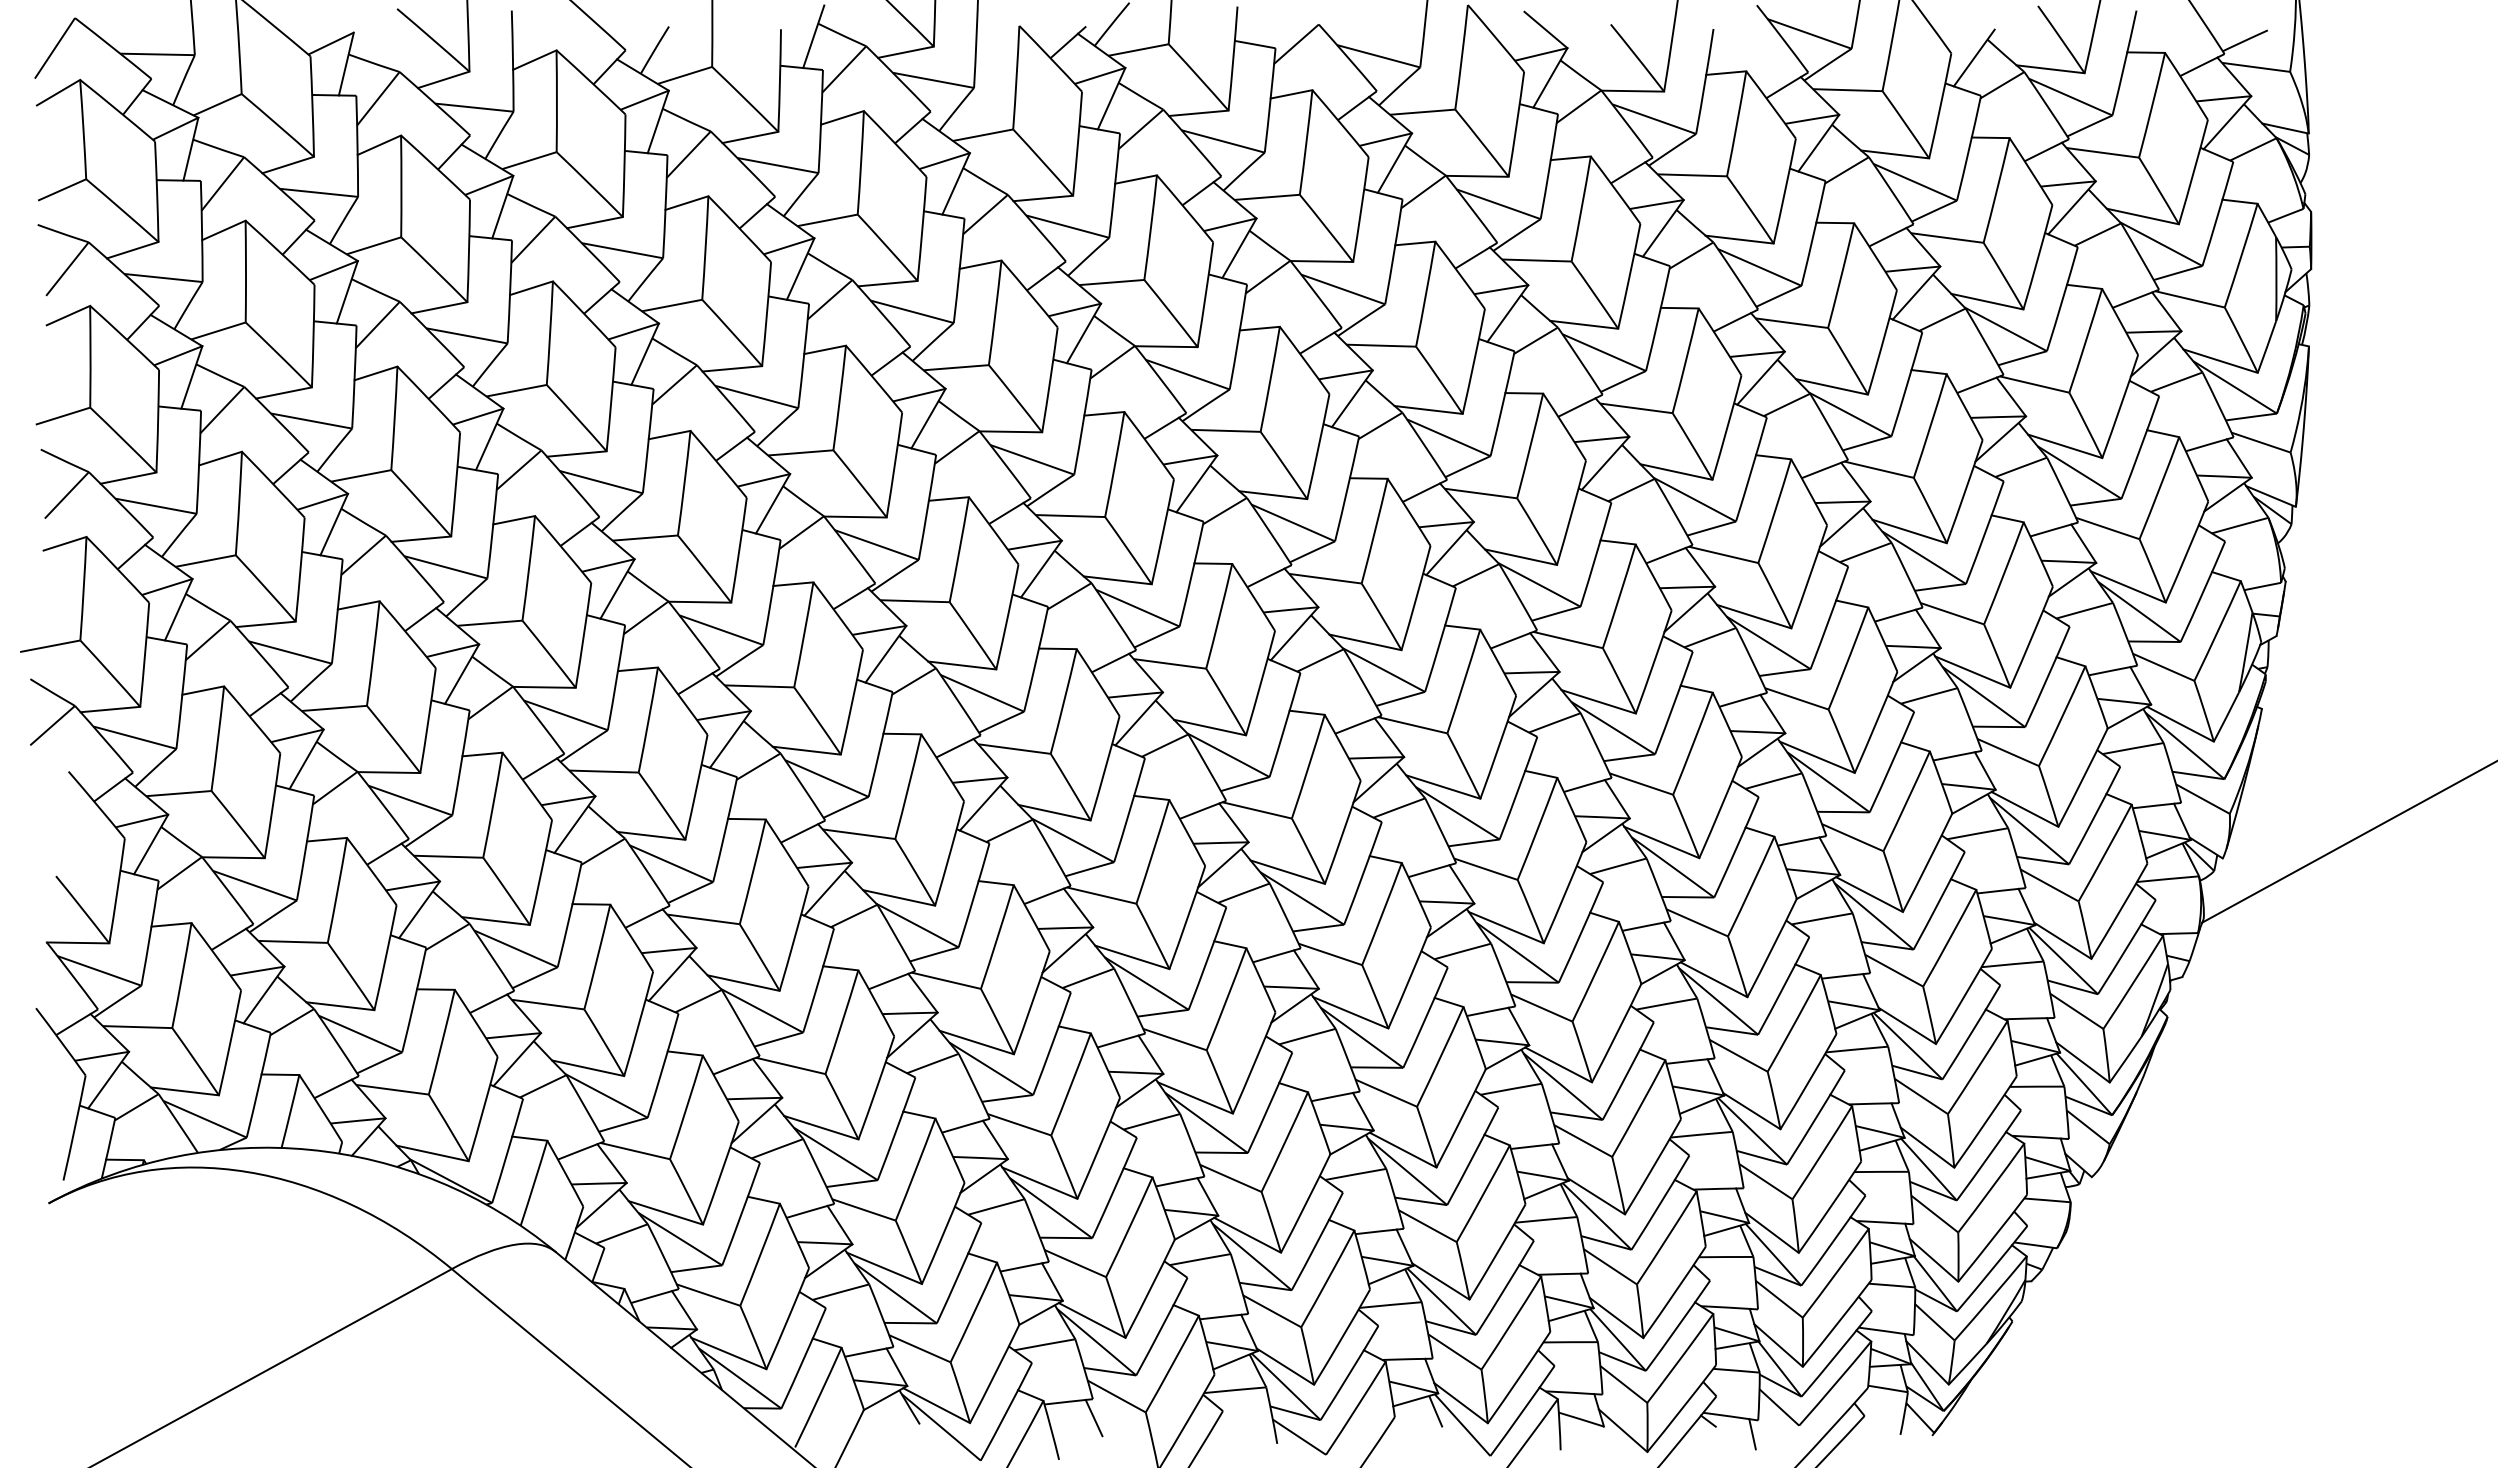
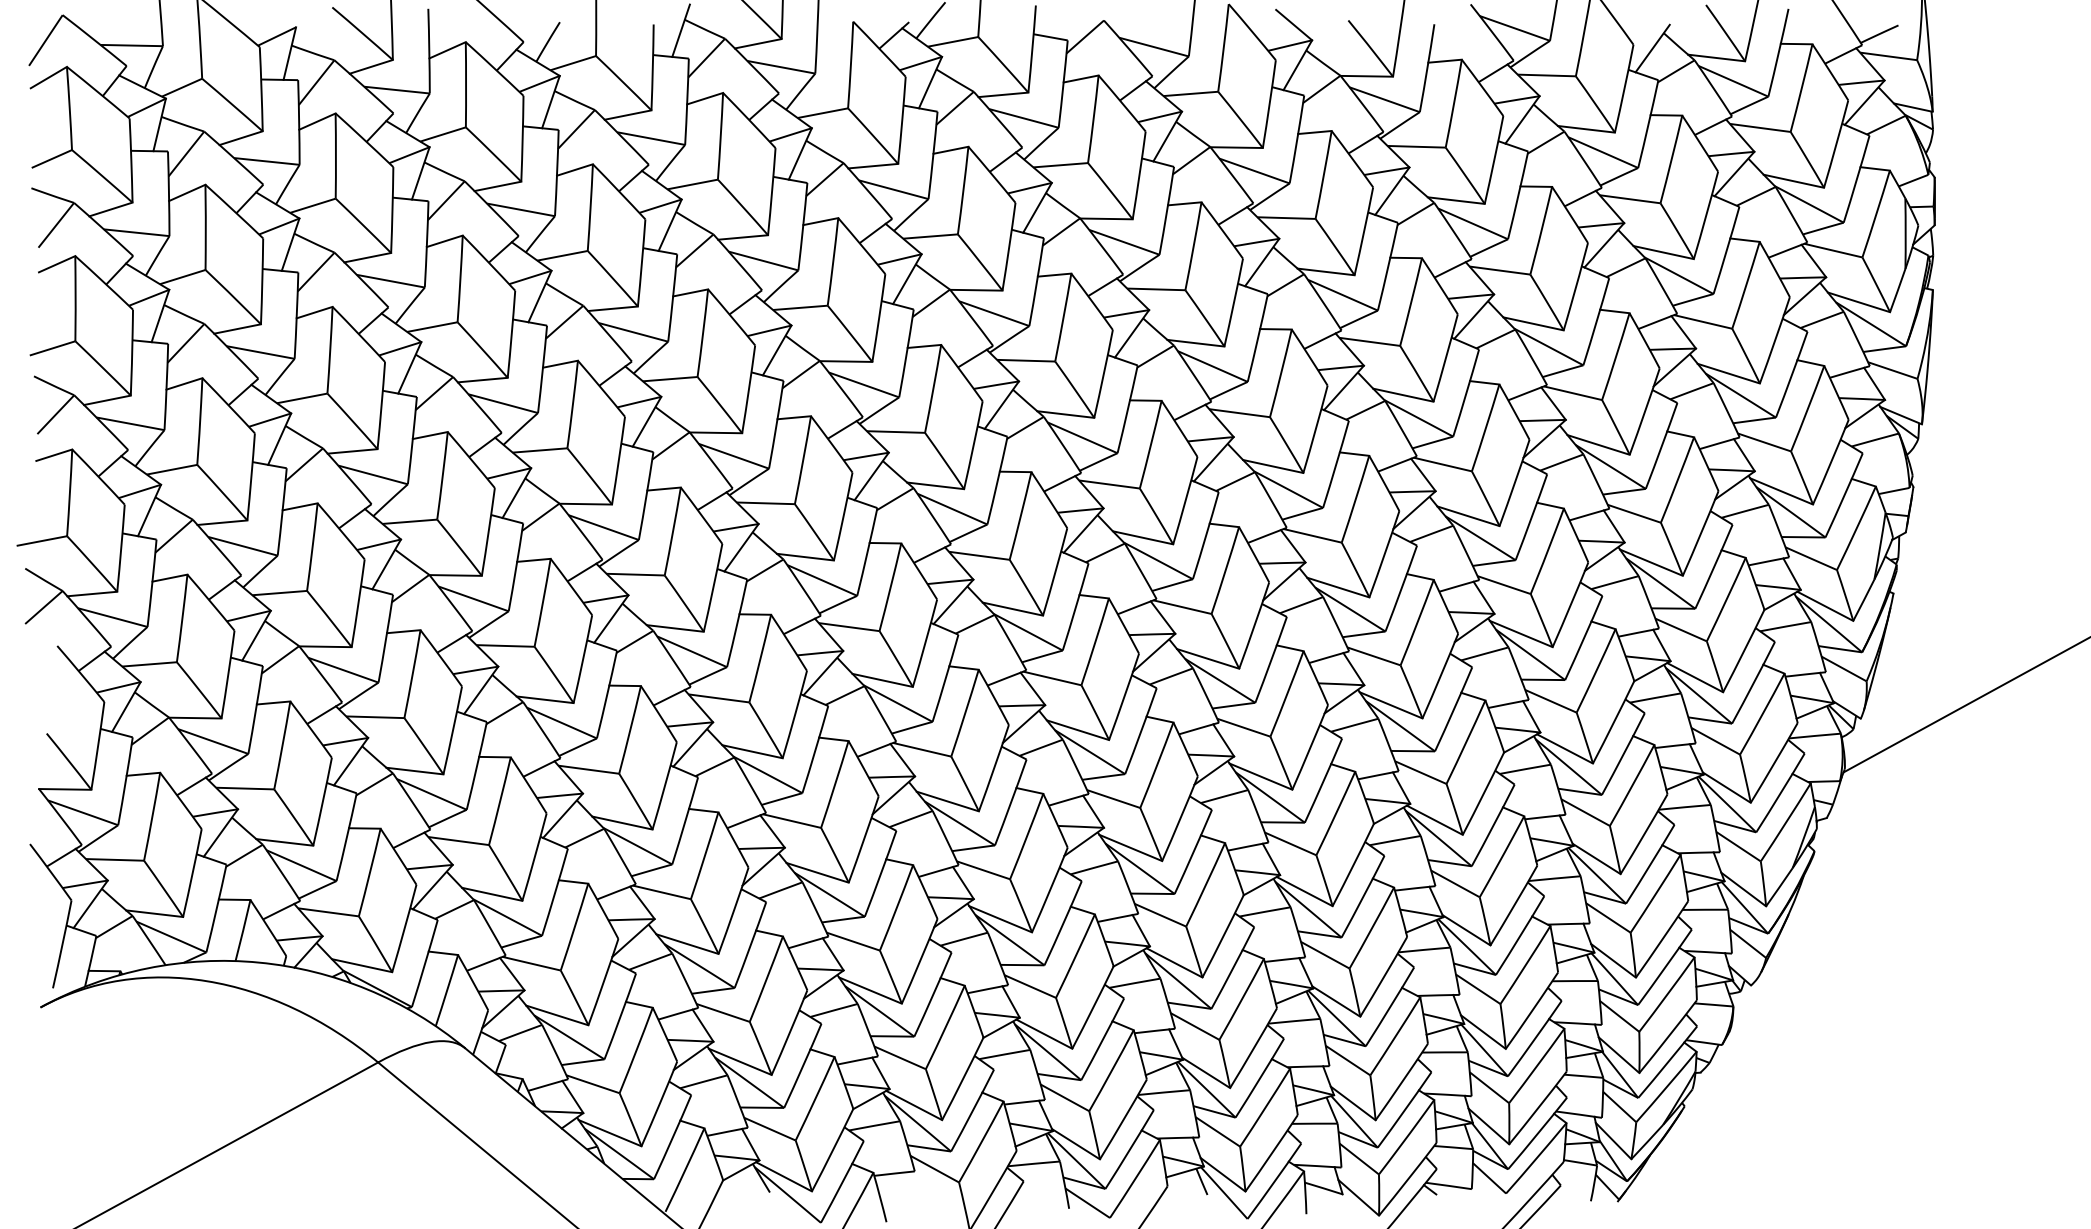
line: (1093, 1417) -> (915, 1186), removed
line: (1752, 1434) -> (1467, 1200), removed

